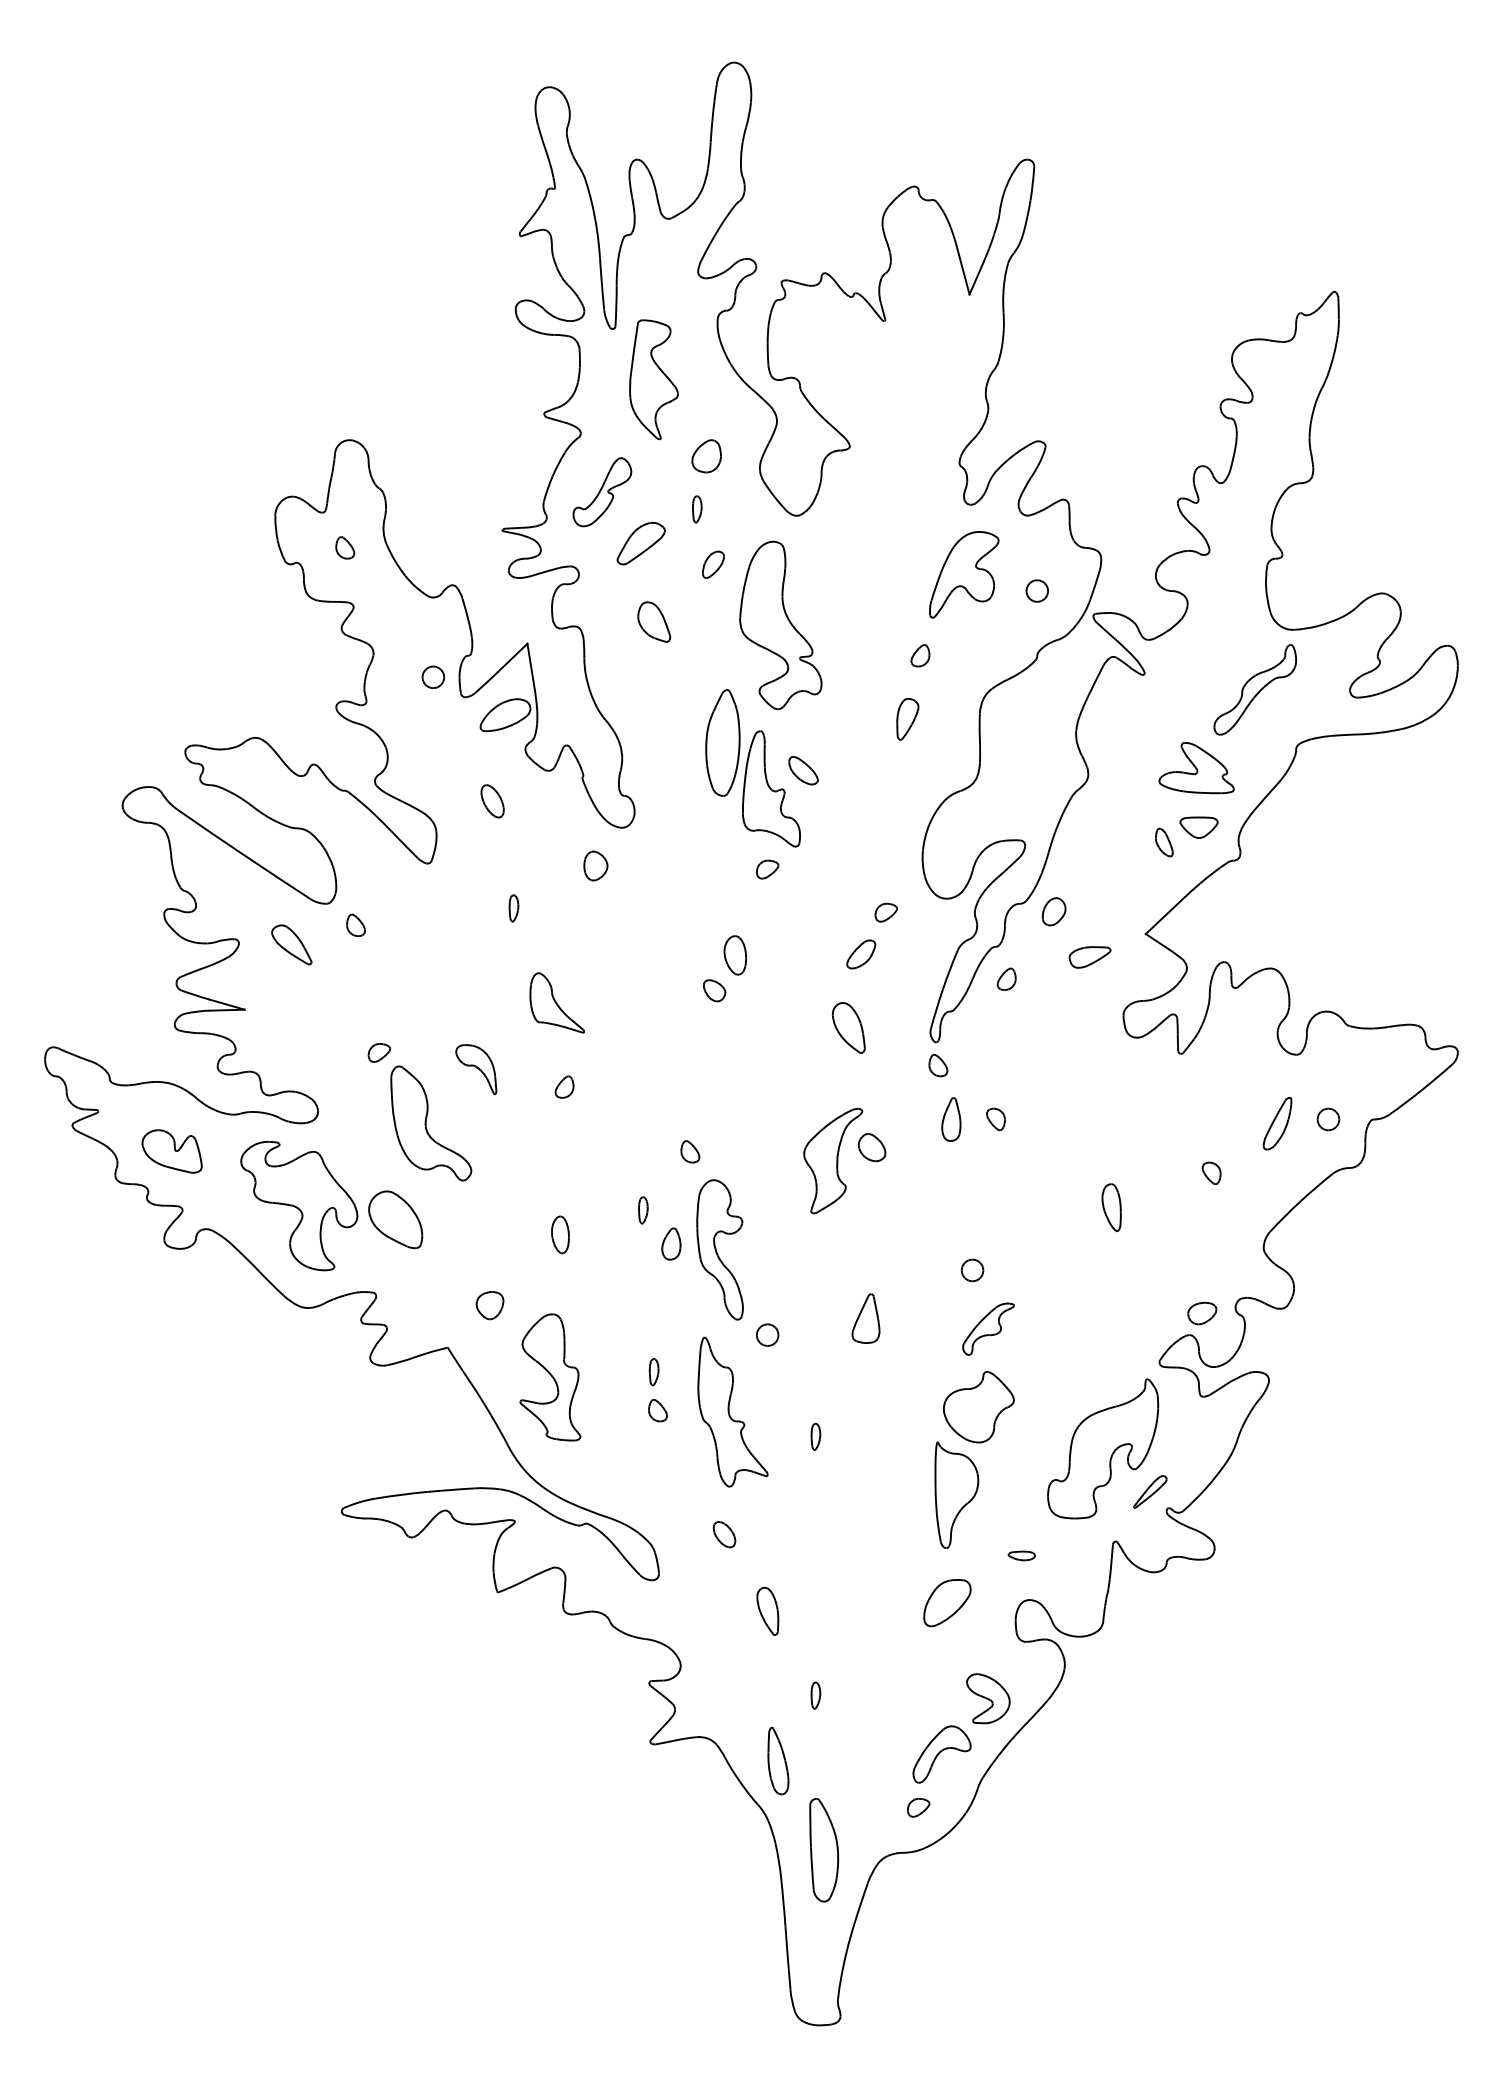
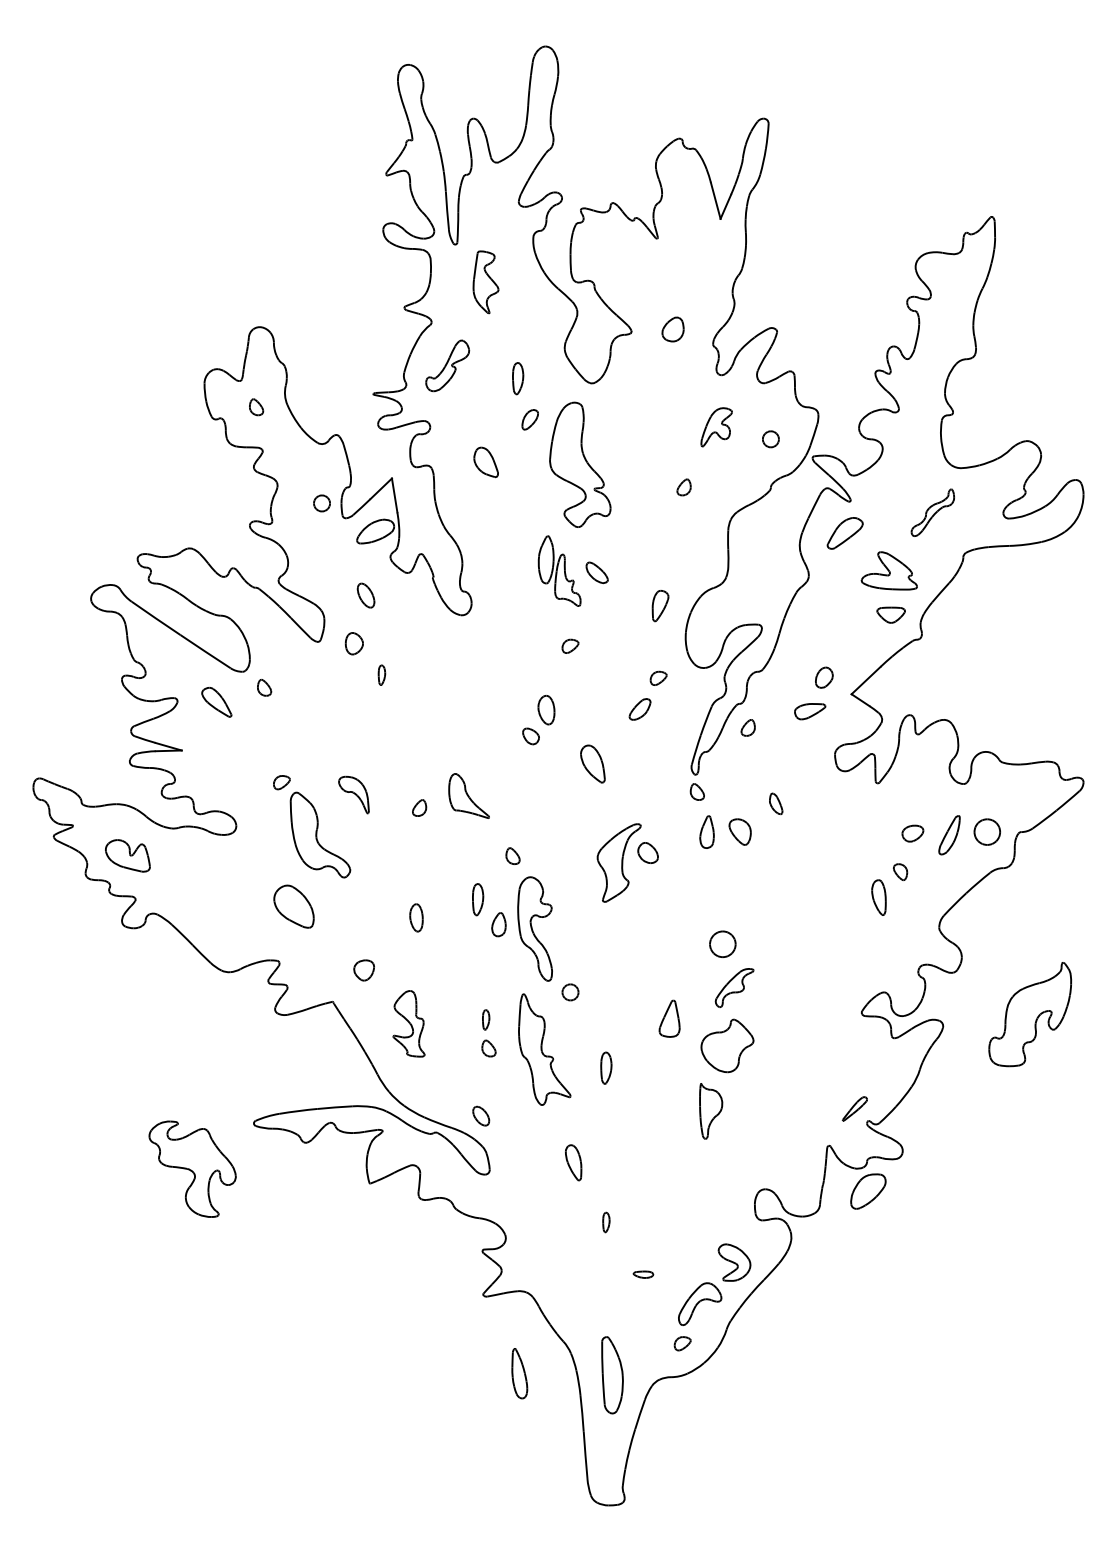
part: (653, 379) -> (485, 282), size x0.7
part: (706, 456) -> (672, 329), moved
part: (697, 509) -> (518, 378), size x1.6
part: (640, 543) -> (844, 533), moved
part: (964, 574) -> (716, 427), size x0.6
part: (1254, 689) -> (932, 512), size x0.7
part: (907, 719) -> (660, 606), moved
part: (752, 768) -> (559, 571), size x0.6
part: (1164, 842) -> (776, 803), moved
part: (595, 865) -> (354, 643), moved
part: (1053, 911) -> (823, 677), moved
part: (556, 1002) -> (468, 795), moved
part: (848, 1027) -> (592, 763), moved
part: (995, 1119) -> (739, 832), size x1.6
part: (1328, 1119) -> (987, 832), size x1.6
part: (299, 1206) -> (192, 1169), moved
part: (1111, 1207) -> (878, 897), moved
part: (643, 1210) -> (478, 899), size x1.6
part: (972, 1270) -> (722, 944), size x1.6
part: (1202, 1313) -> (913, 833), moved
part: (865, 1318) -> (669, 1018), moved
part: (550, 1377) -> (409, 1023), size x0.7
part: (815, 1436) -> (606, 1067), size x1.6
part: (1103, 1448) -> (1030, 1014), moved
part: (956, 1494) -> (710, 1110), size x0.7
part: (724, 1534) -> (481, 1116), moved
part: (1021, 1555) -> (643, 1274), moved
part: (947, 1603) -> (868, 1191), moved
part: (767, 1610) -> (573, 1162), moved
part: (815, 1695) -> (606, 1222), moved
part: (778, 1760) -> (519, 1373), moved

